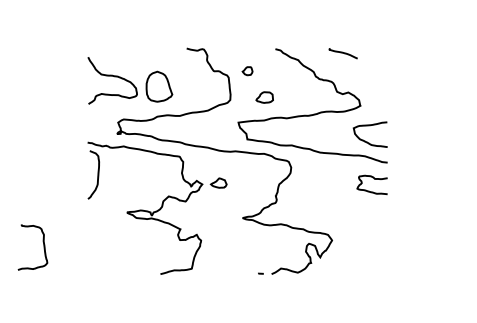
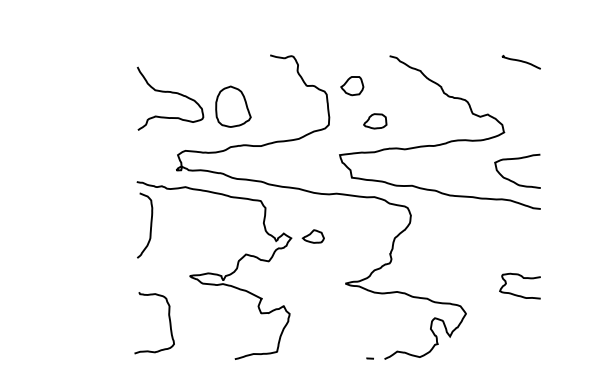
curve: (342, 53) -> (520, 62), moved
part: (247, 70) -> (352, 84), size x1.67
curve: (374, 179) -> (523, 278), moved
curve: (43, 247) -> (168, 323), moved

